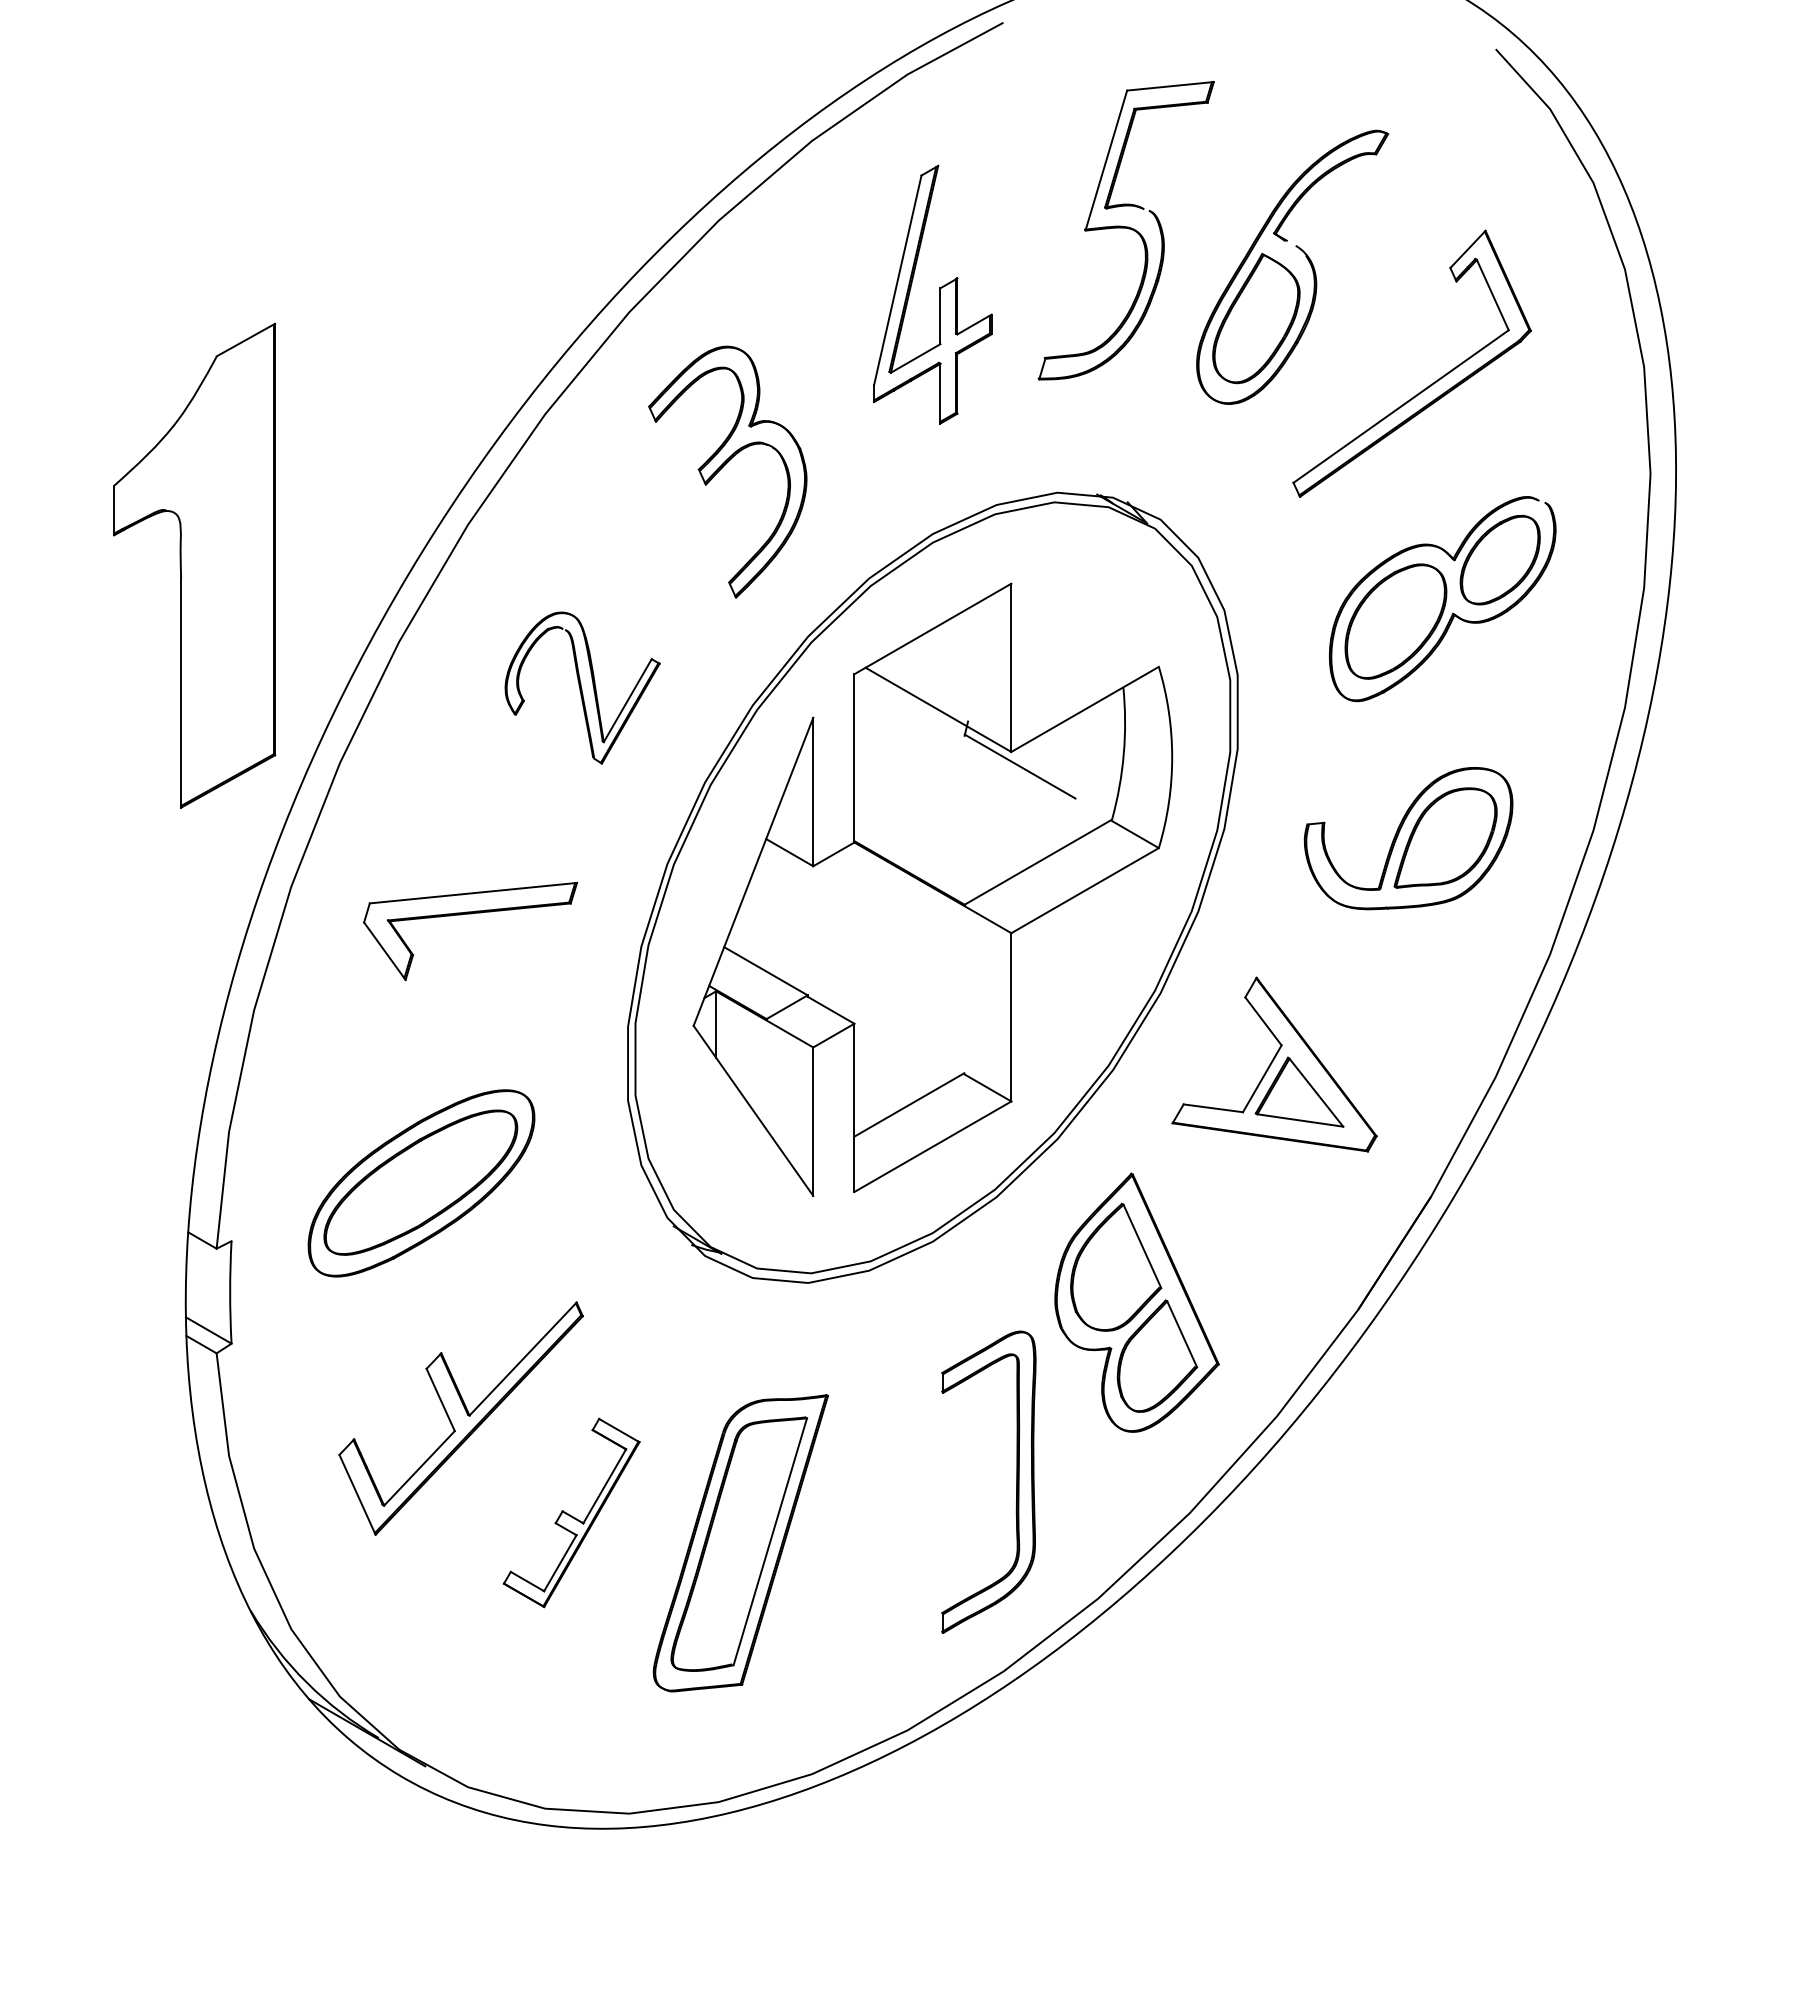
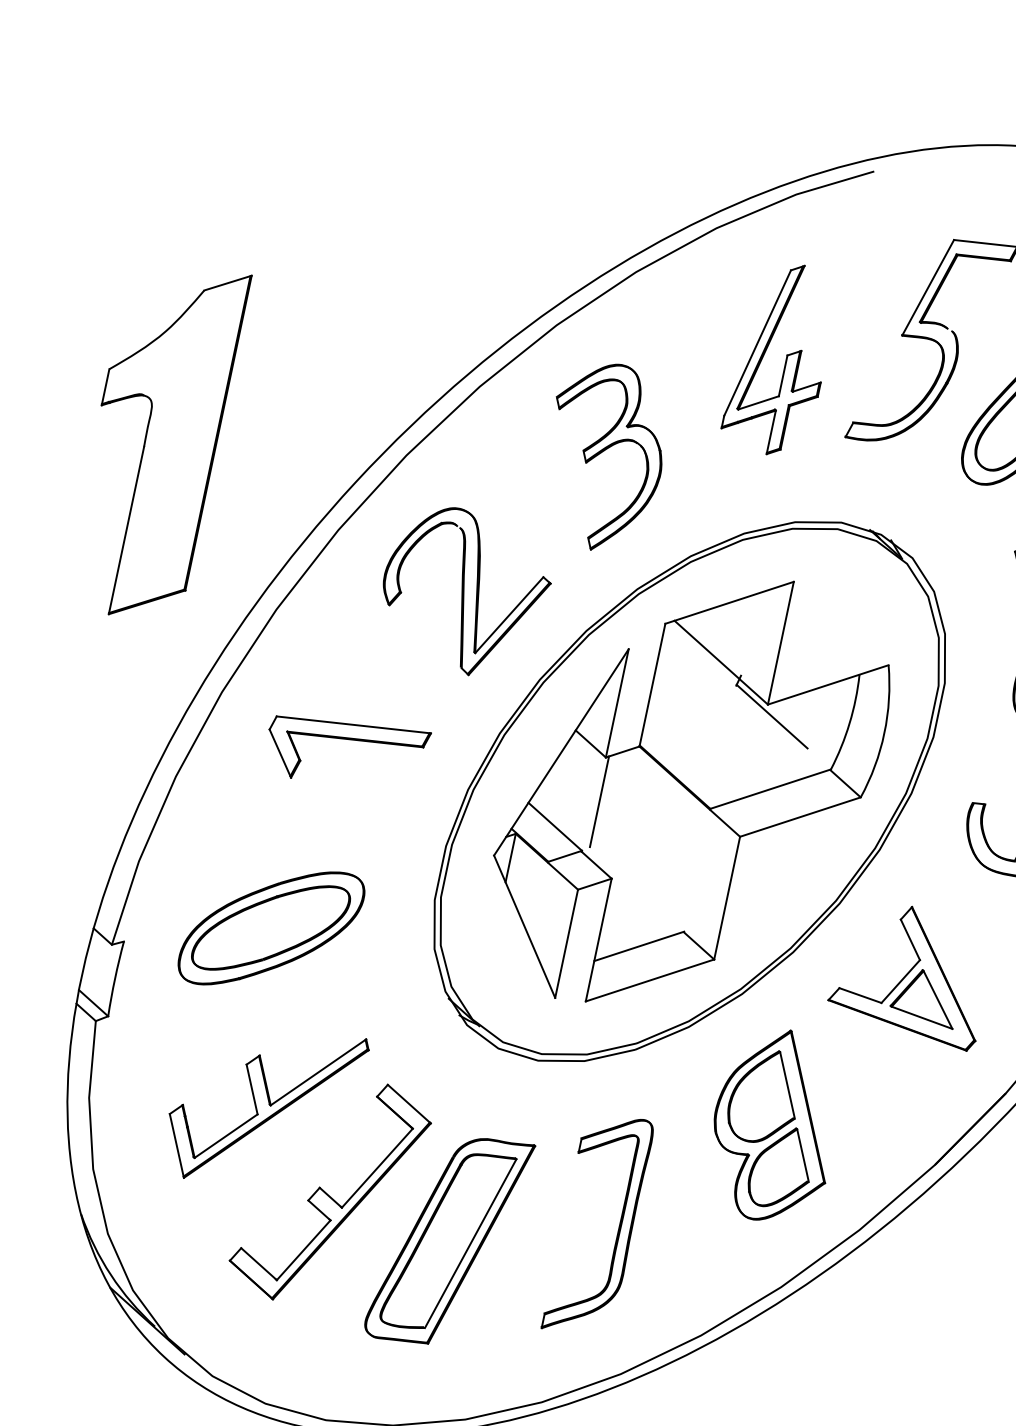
part: (194, 565) -> (155, 439), moved
part: (582, 687) -> (465, 591), size x1.43
line: (817, 926) -> (599, 802), added
part: (1016, 1481) -> (618, 1228), moved
part: (571, 1512) -> (330, 1191), size x1.67

